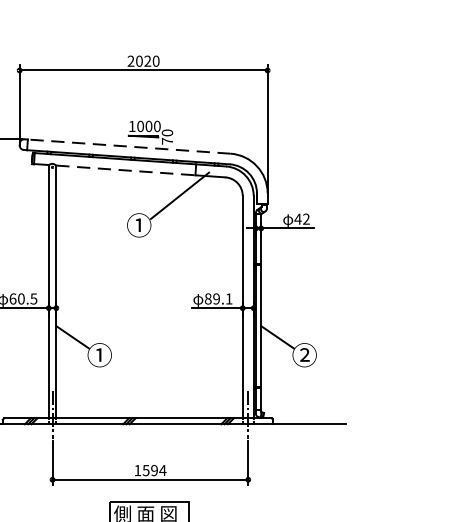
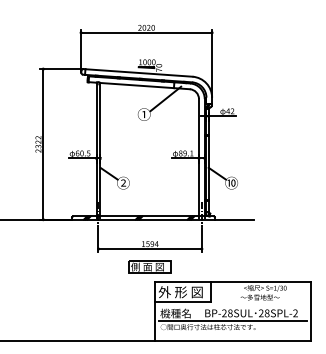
line: (130, 145) -> (139, 72), dashed -> solid
line: (126, 170) -> (137, 85), dashed -> solid
text: (99, 353) -> (123, 182), ① -> ②
text: (304, 353) -> (231, 182), ② -> ⑩

